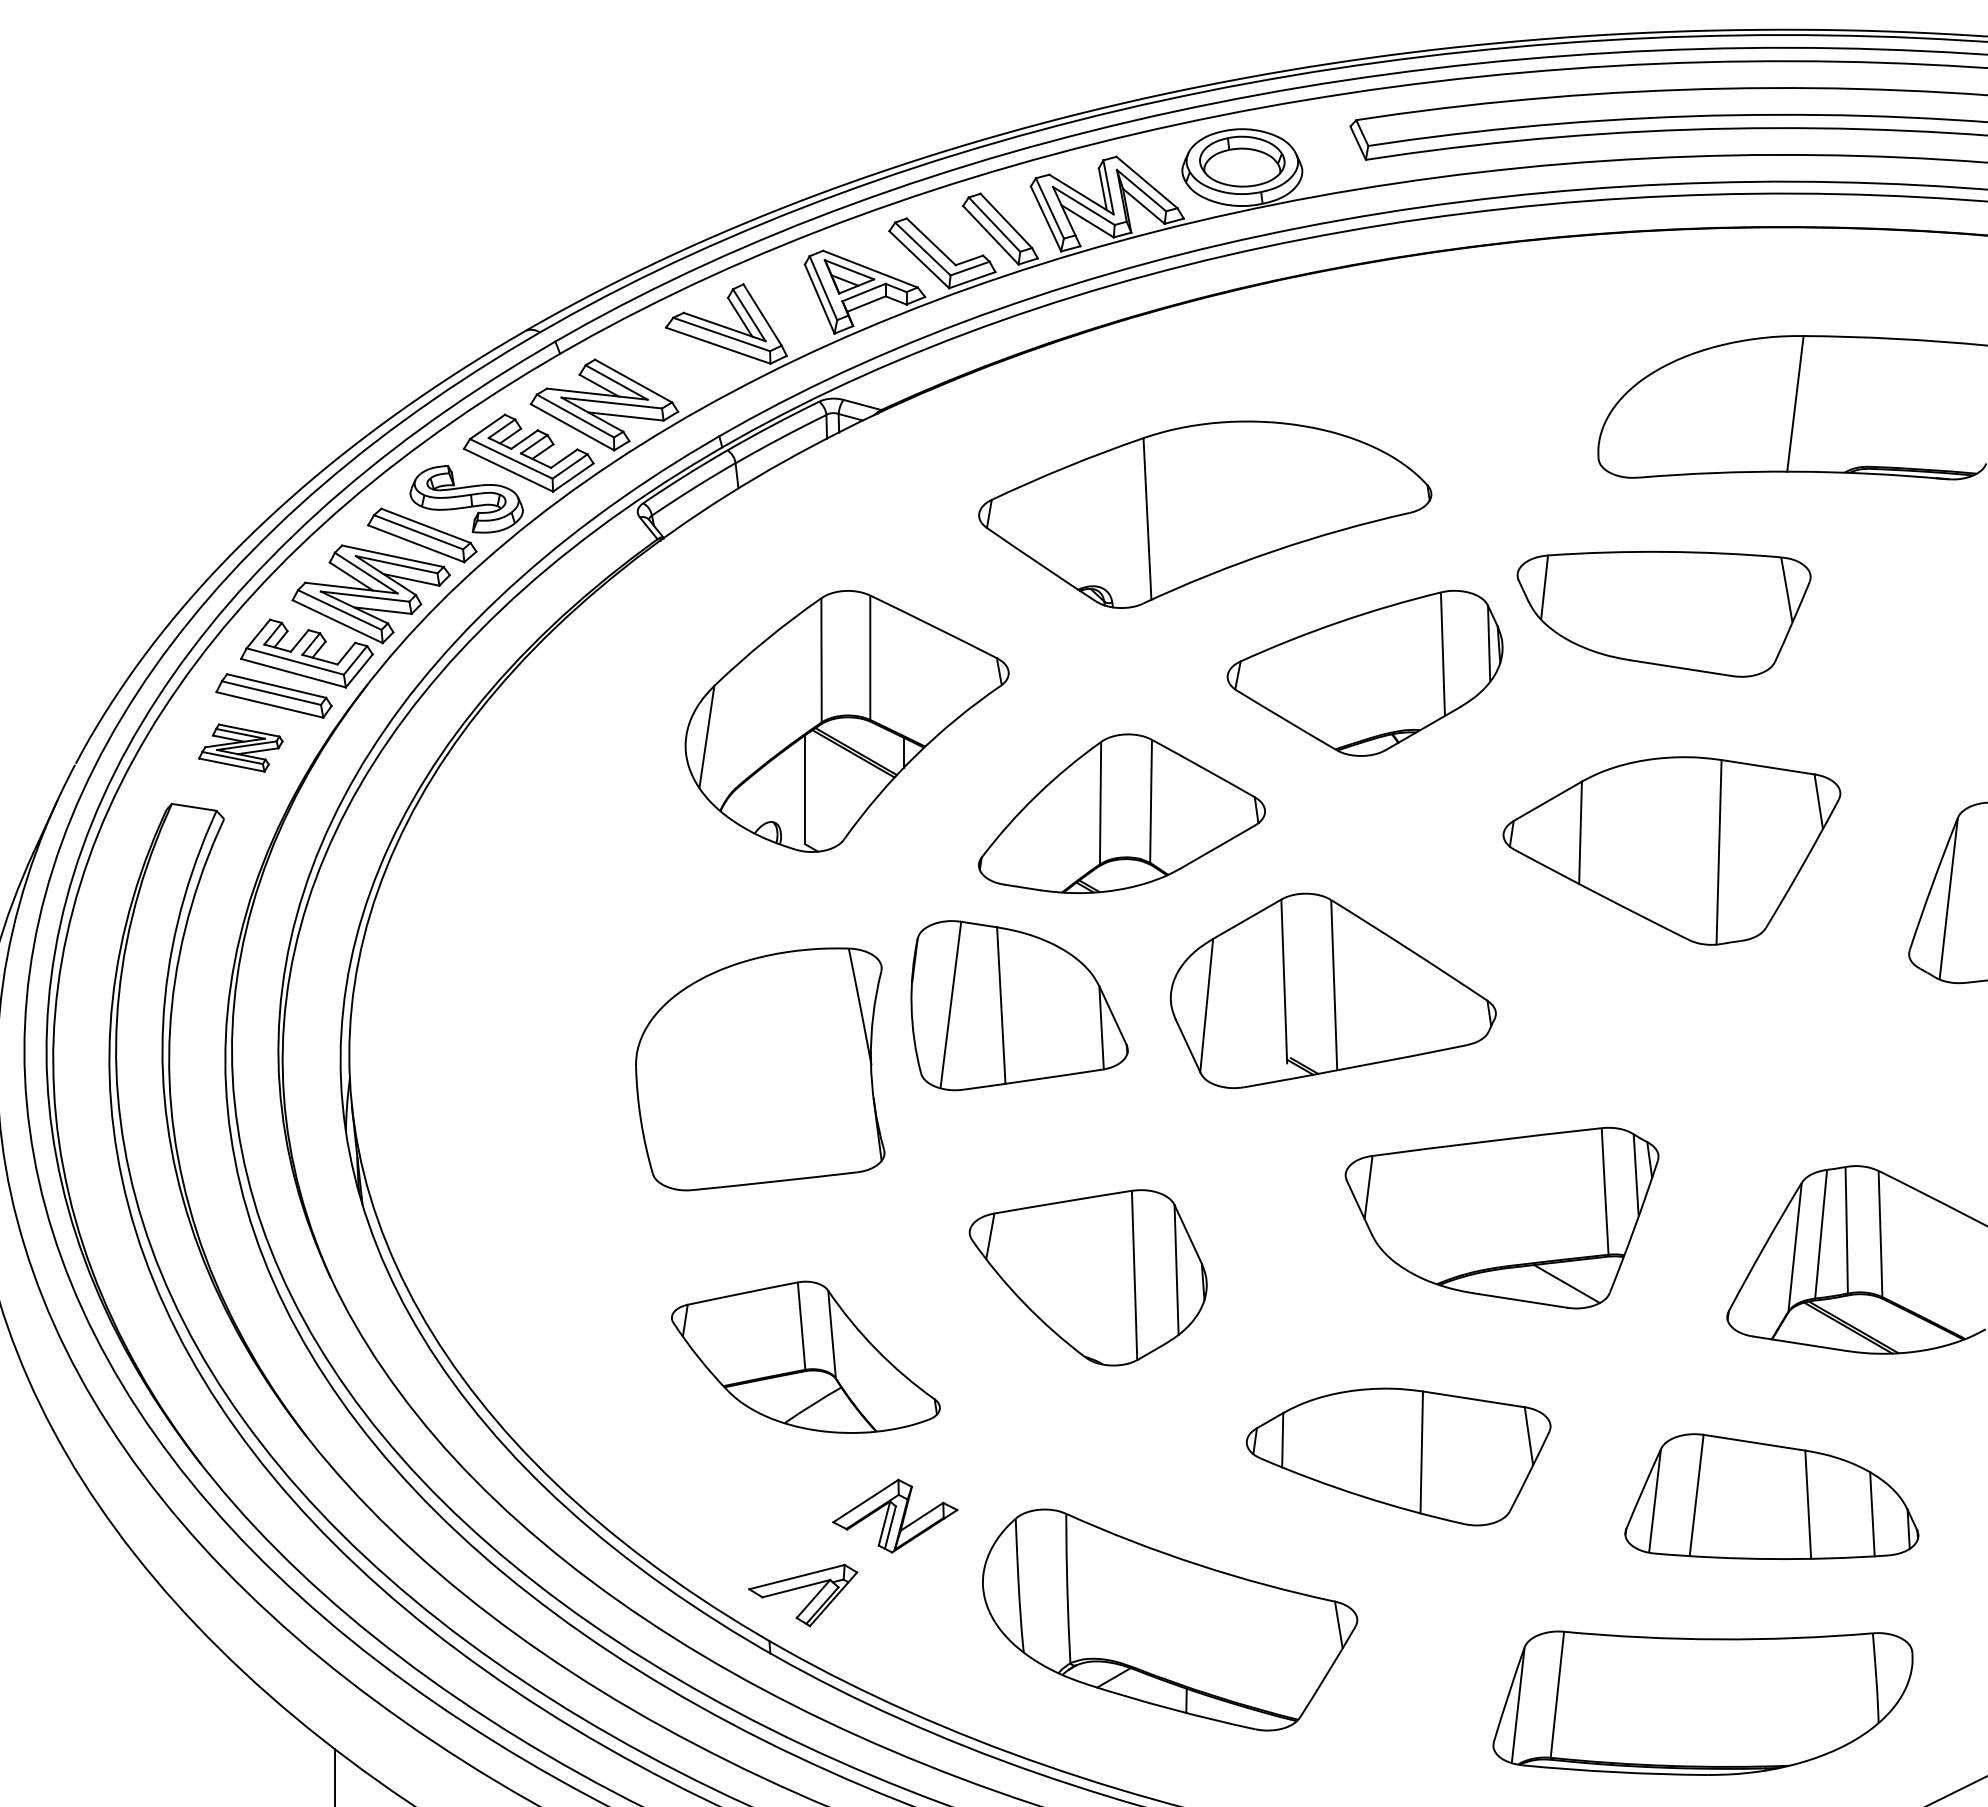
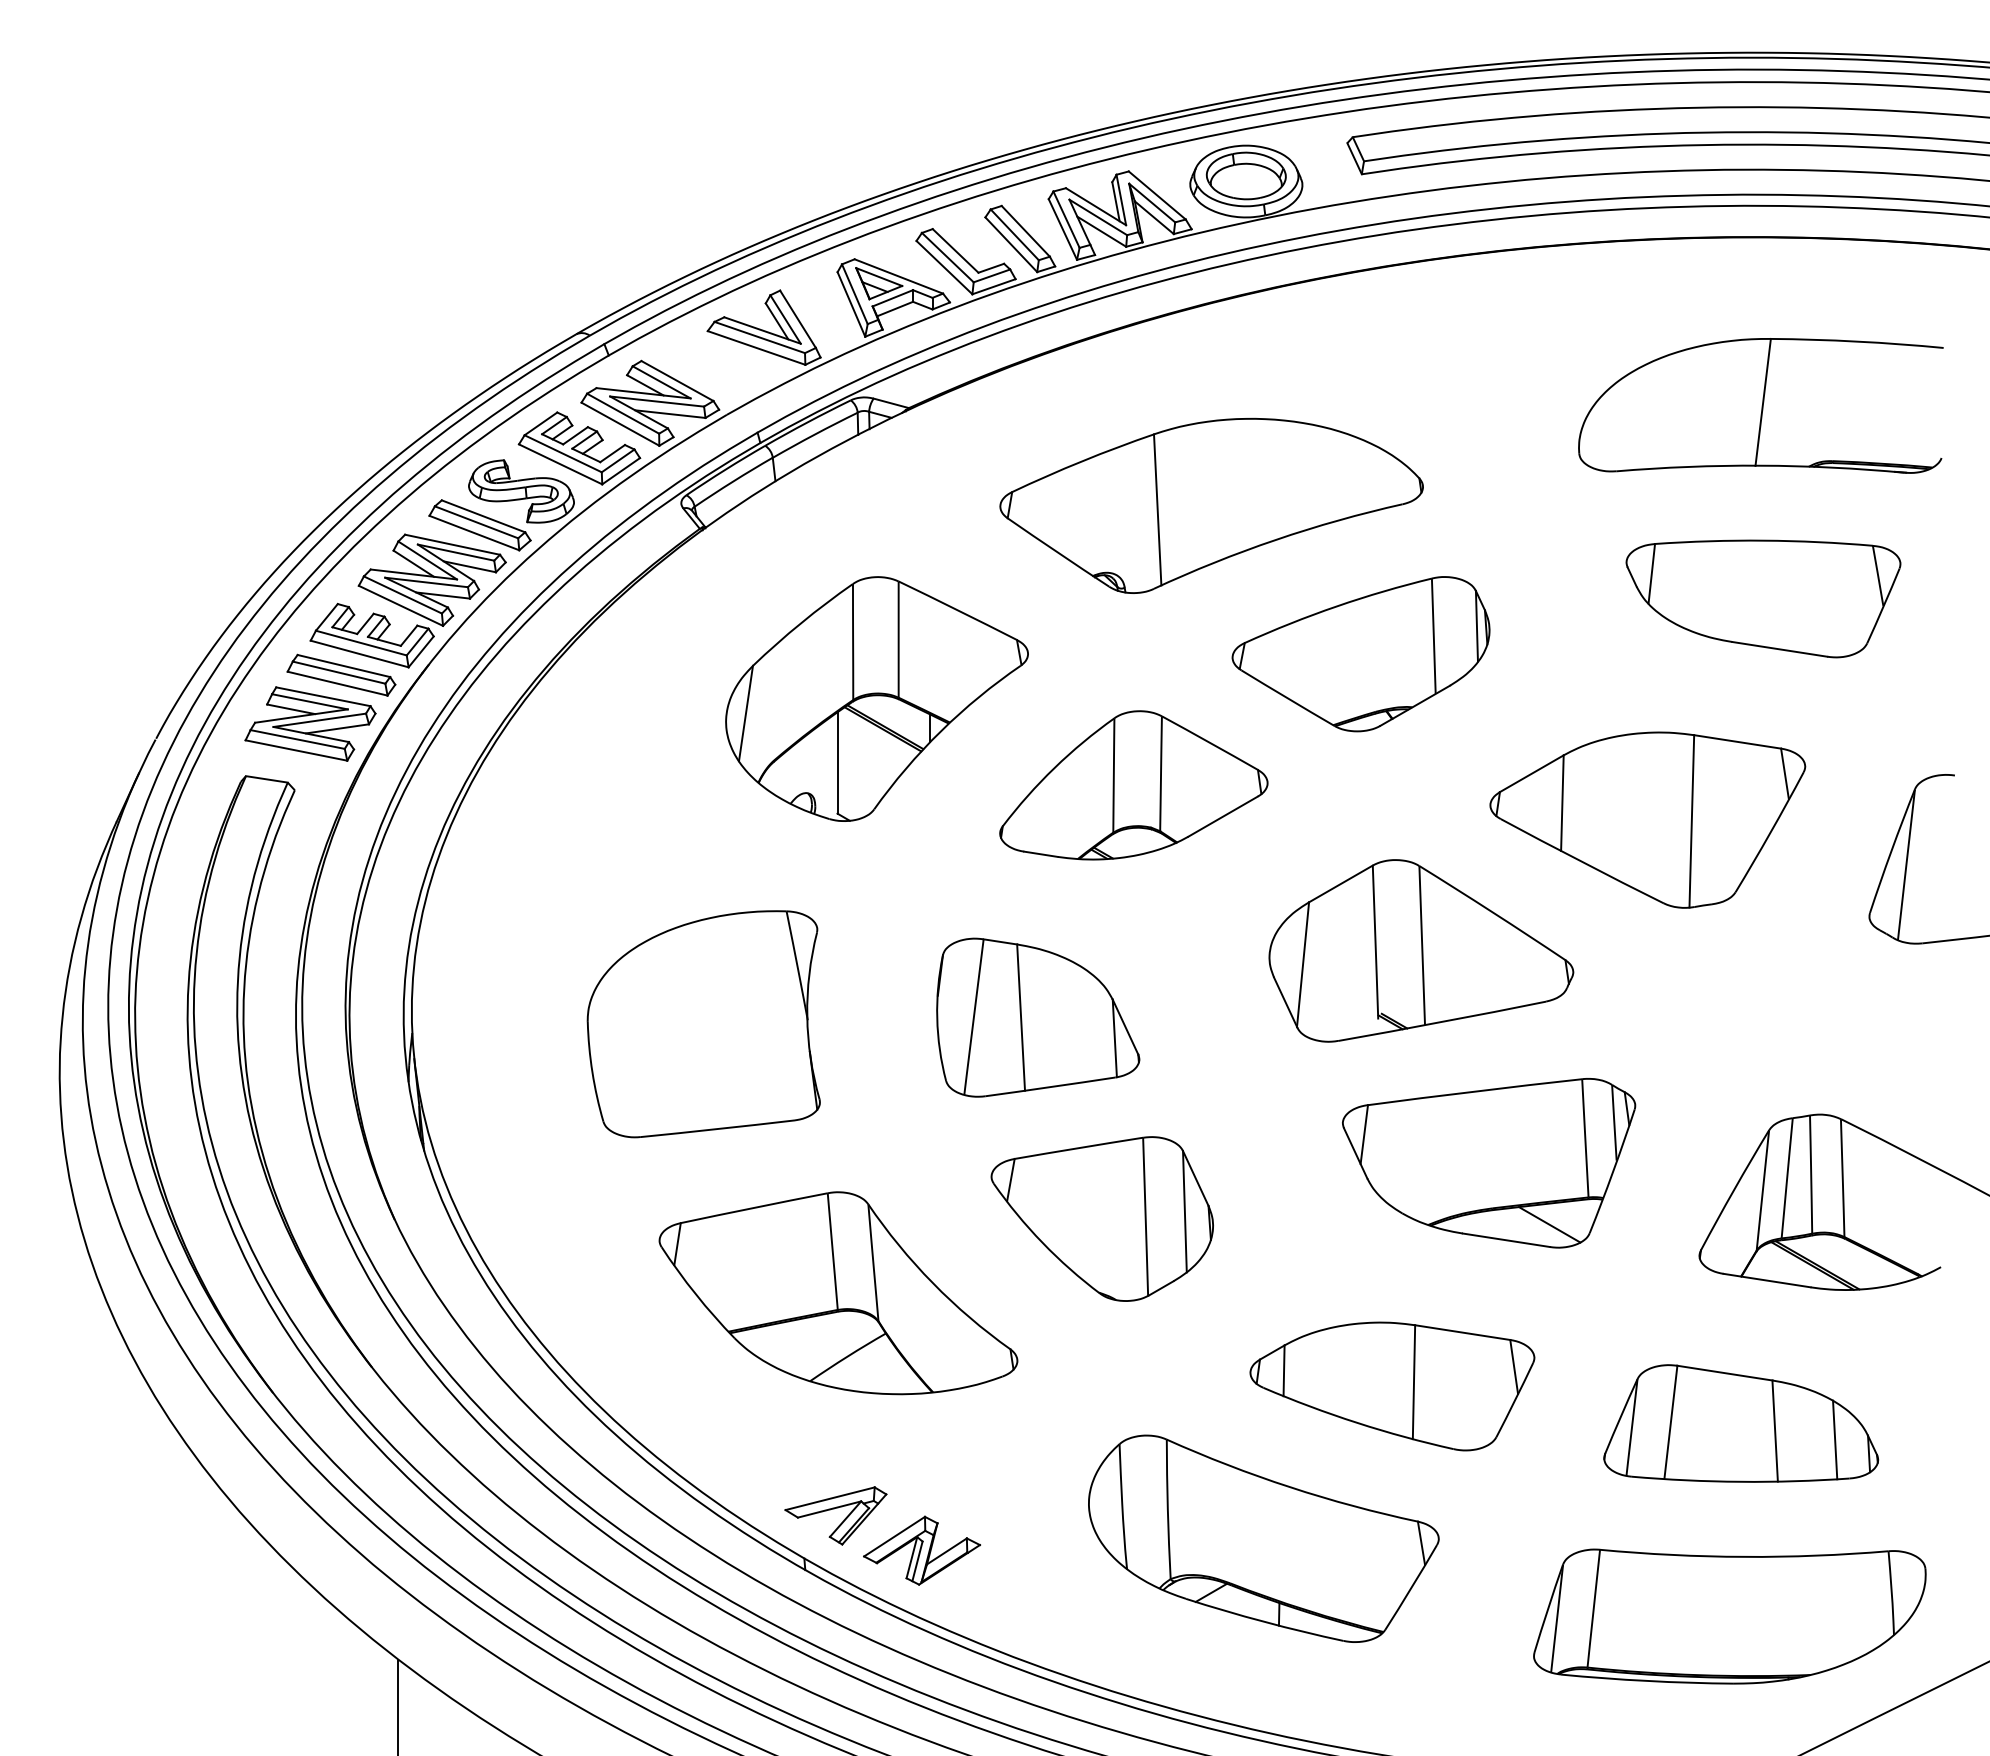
part: (1664, 613) -> (1763, 598), moved
part: (240, 747) -> (310, 723), size x1.67
part: (1333, 990) -> (1421, 950), moved
part: (1019, 1005) -> (1038, 1017), moved
part: (759, 1069) -> (703, 1024), moved
part: (805, 1357) -> (838, 1293), size x1.43
part: (894, 1515) -> (921, 1550), moved
part: (1169, 1619) -> (1263, 1538), moved
part: (1702, 1703) -> (1729, 1616), moved

